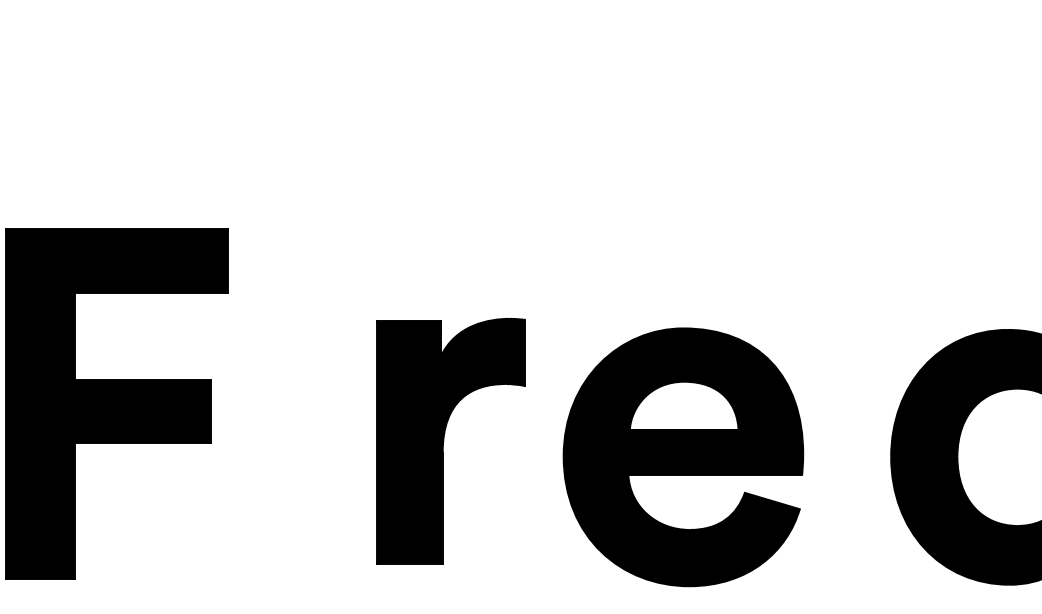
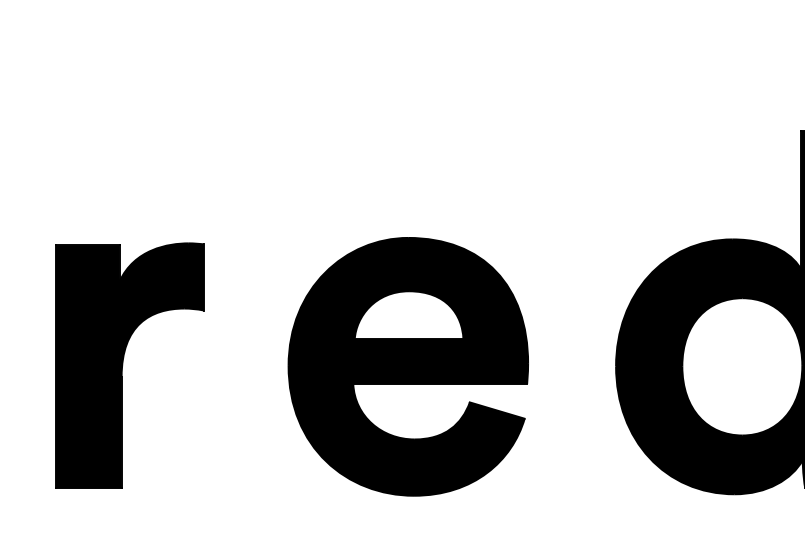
part: (450, 441) -> (129, 366), moved

